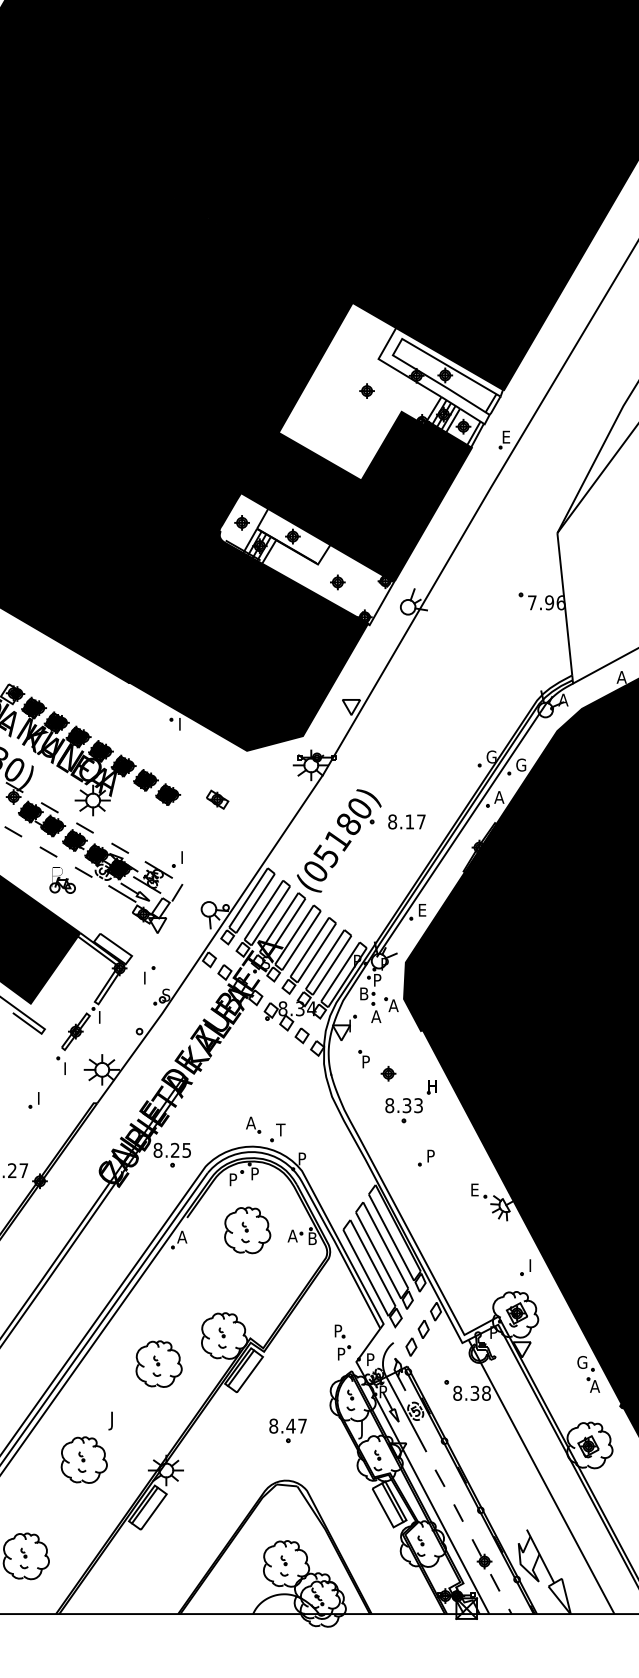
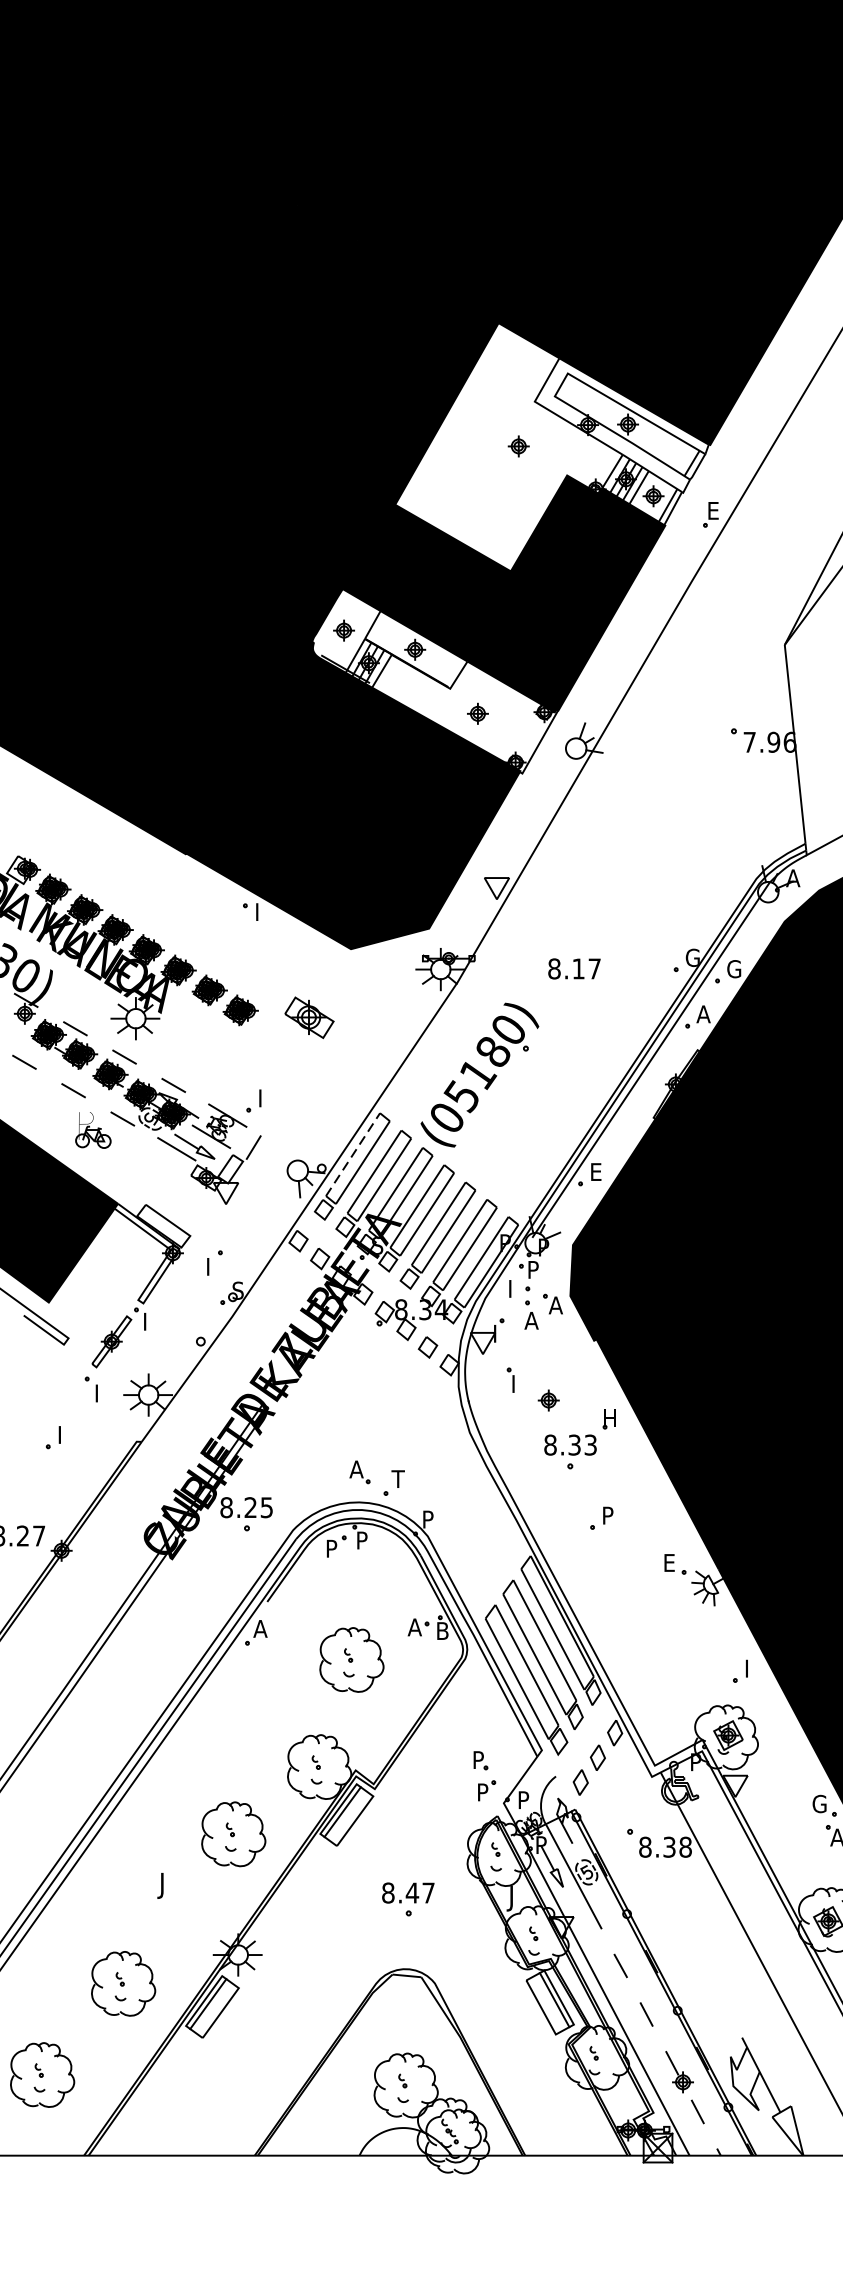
part: (217, 799) -> (309, 1017), size x1.6
text: (406, 821) -> (573, 968), moved
line: (248, 897) -> (353, 1154), solid -> dashed
text: (364, 993) -> (515, 1288), B -> I
text: (366, 1059) -> (517, 1380), P -> I
part: (247, 1230) -> (351, 1660), moved
part: (158, 1363) -> (232, 1833), moved
part: (83, 1459) -> (122, 1982), moved

